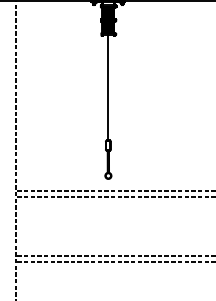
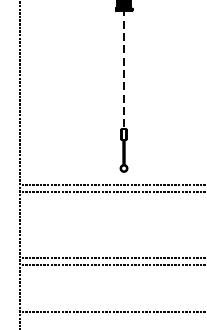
line: (108, 87) -> (124, 69), solid -> dashed

